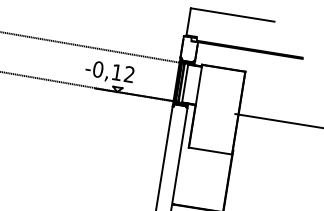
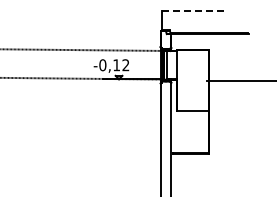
line: (233, 14) -> (193, 10), solid -> dashed

